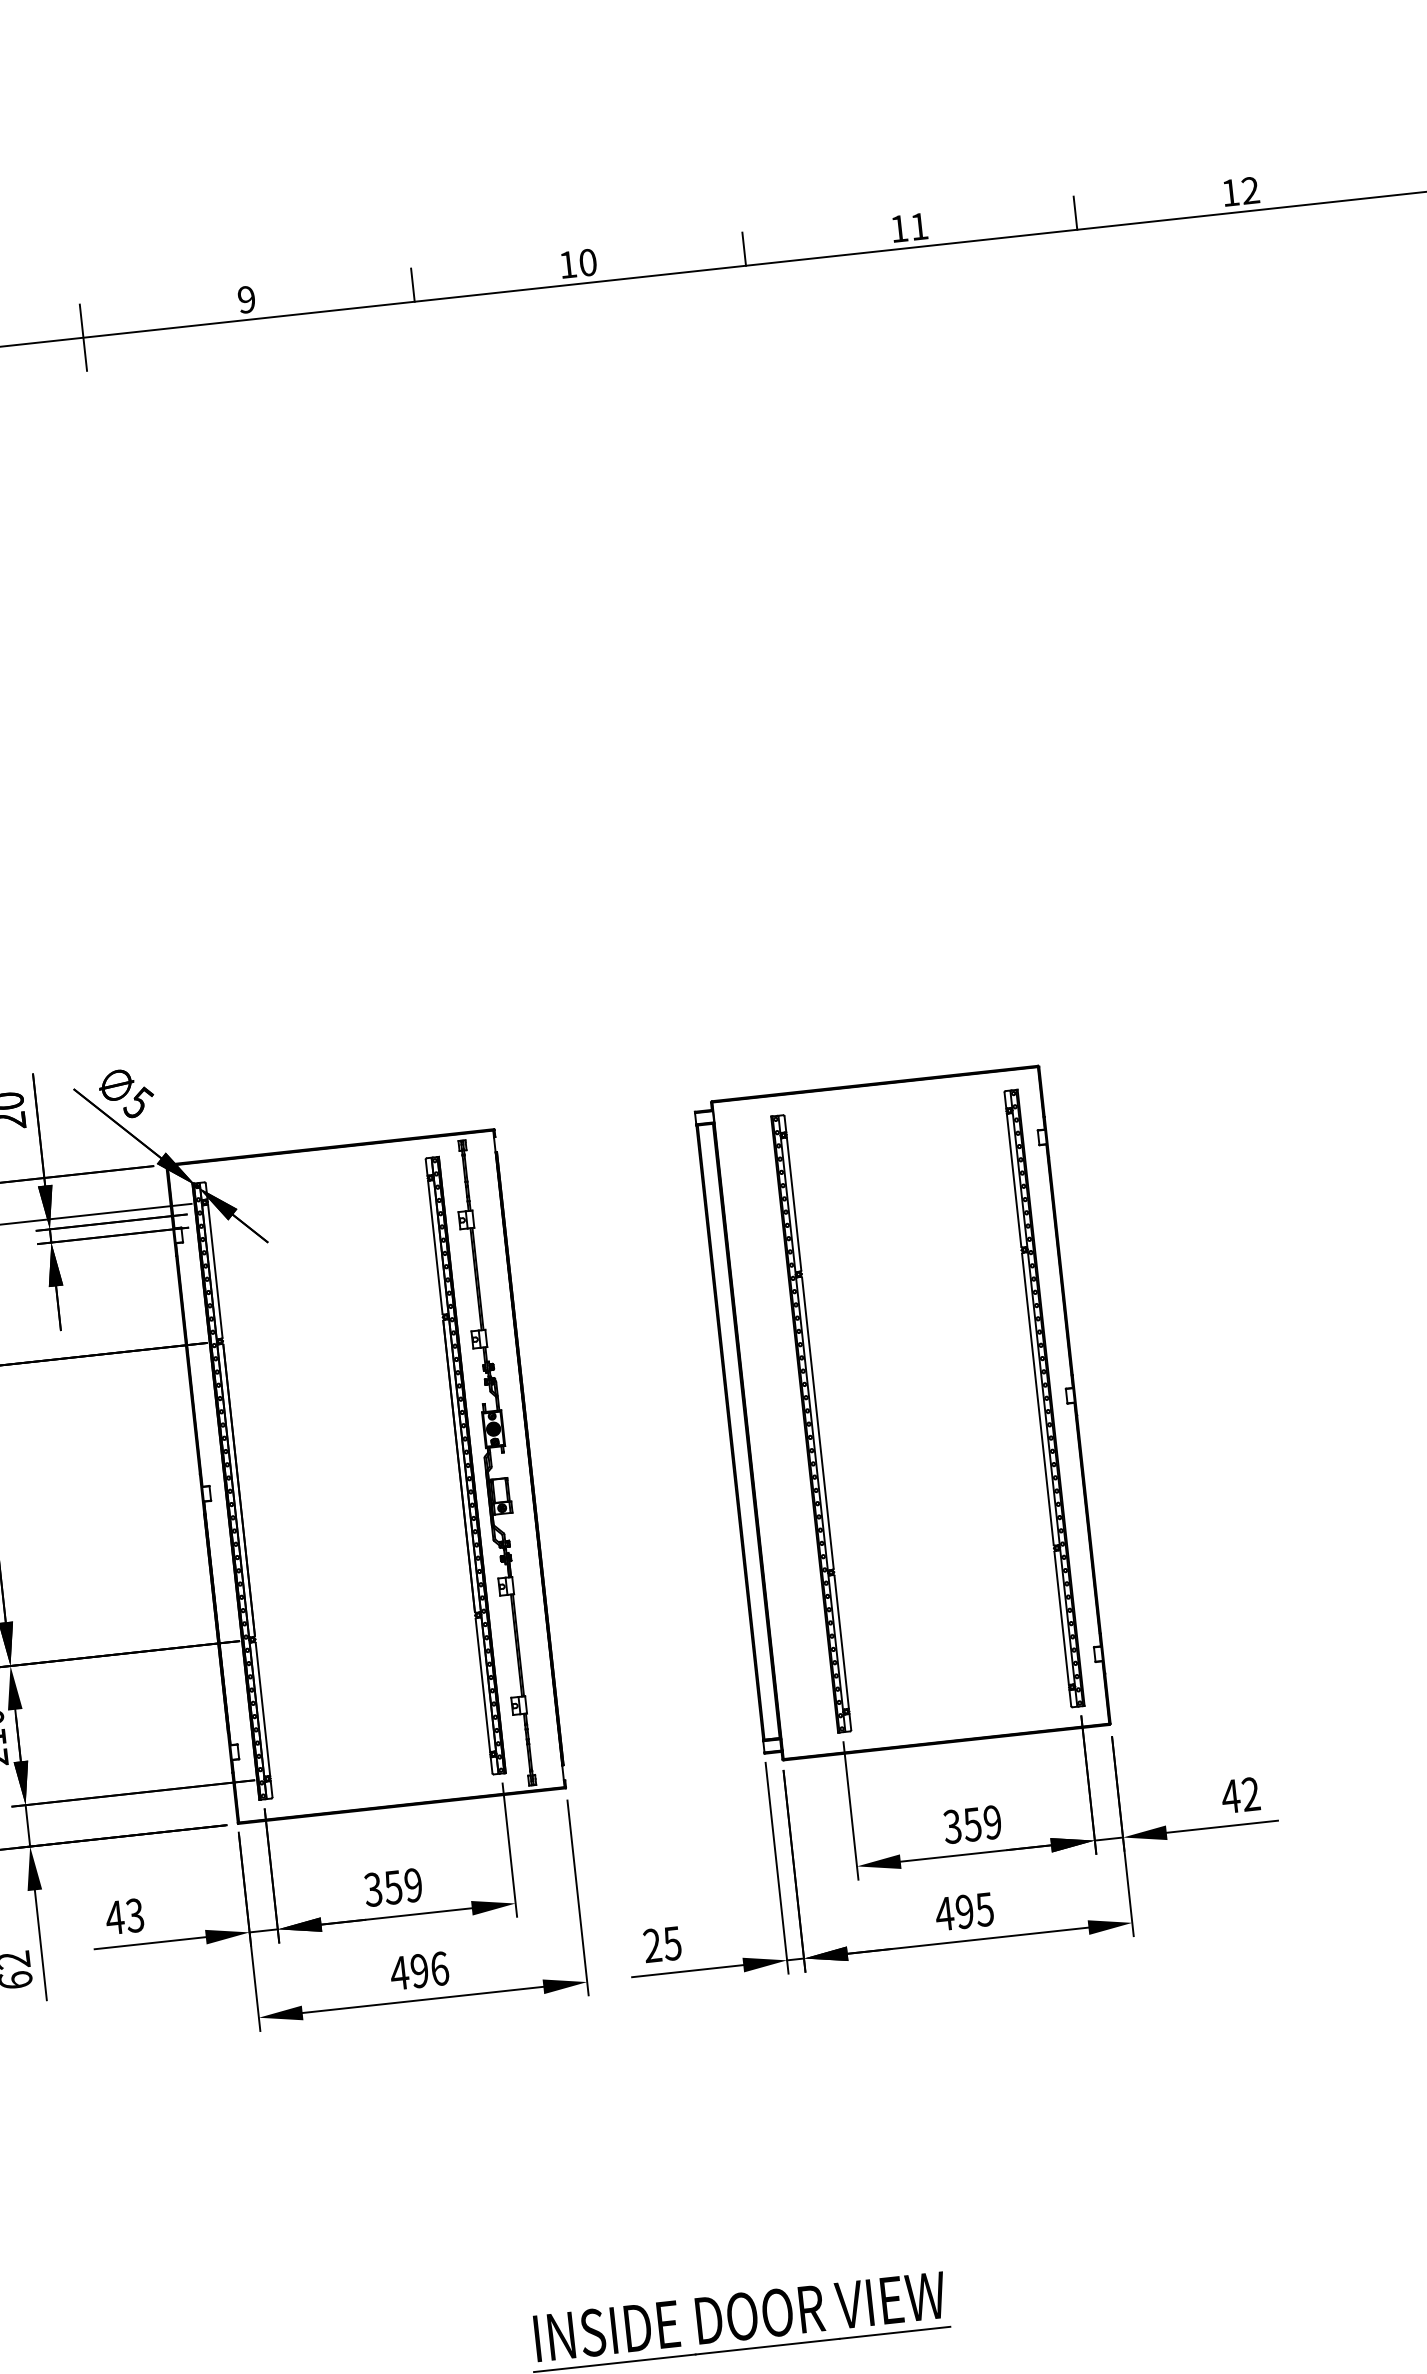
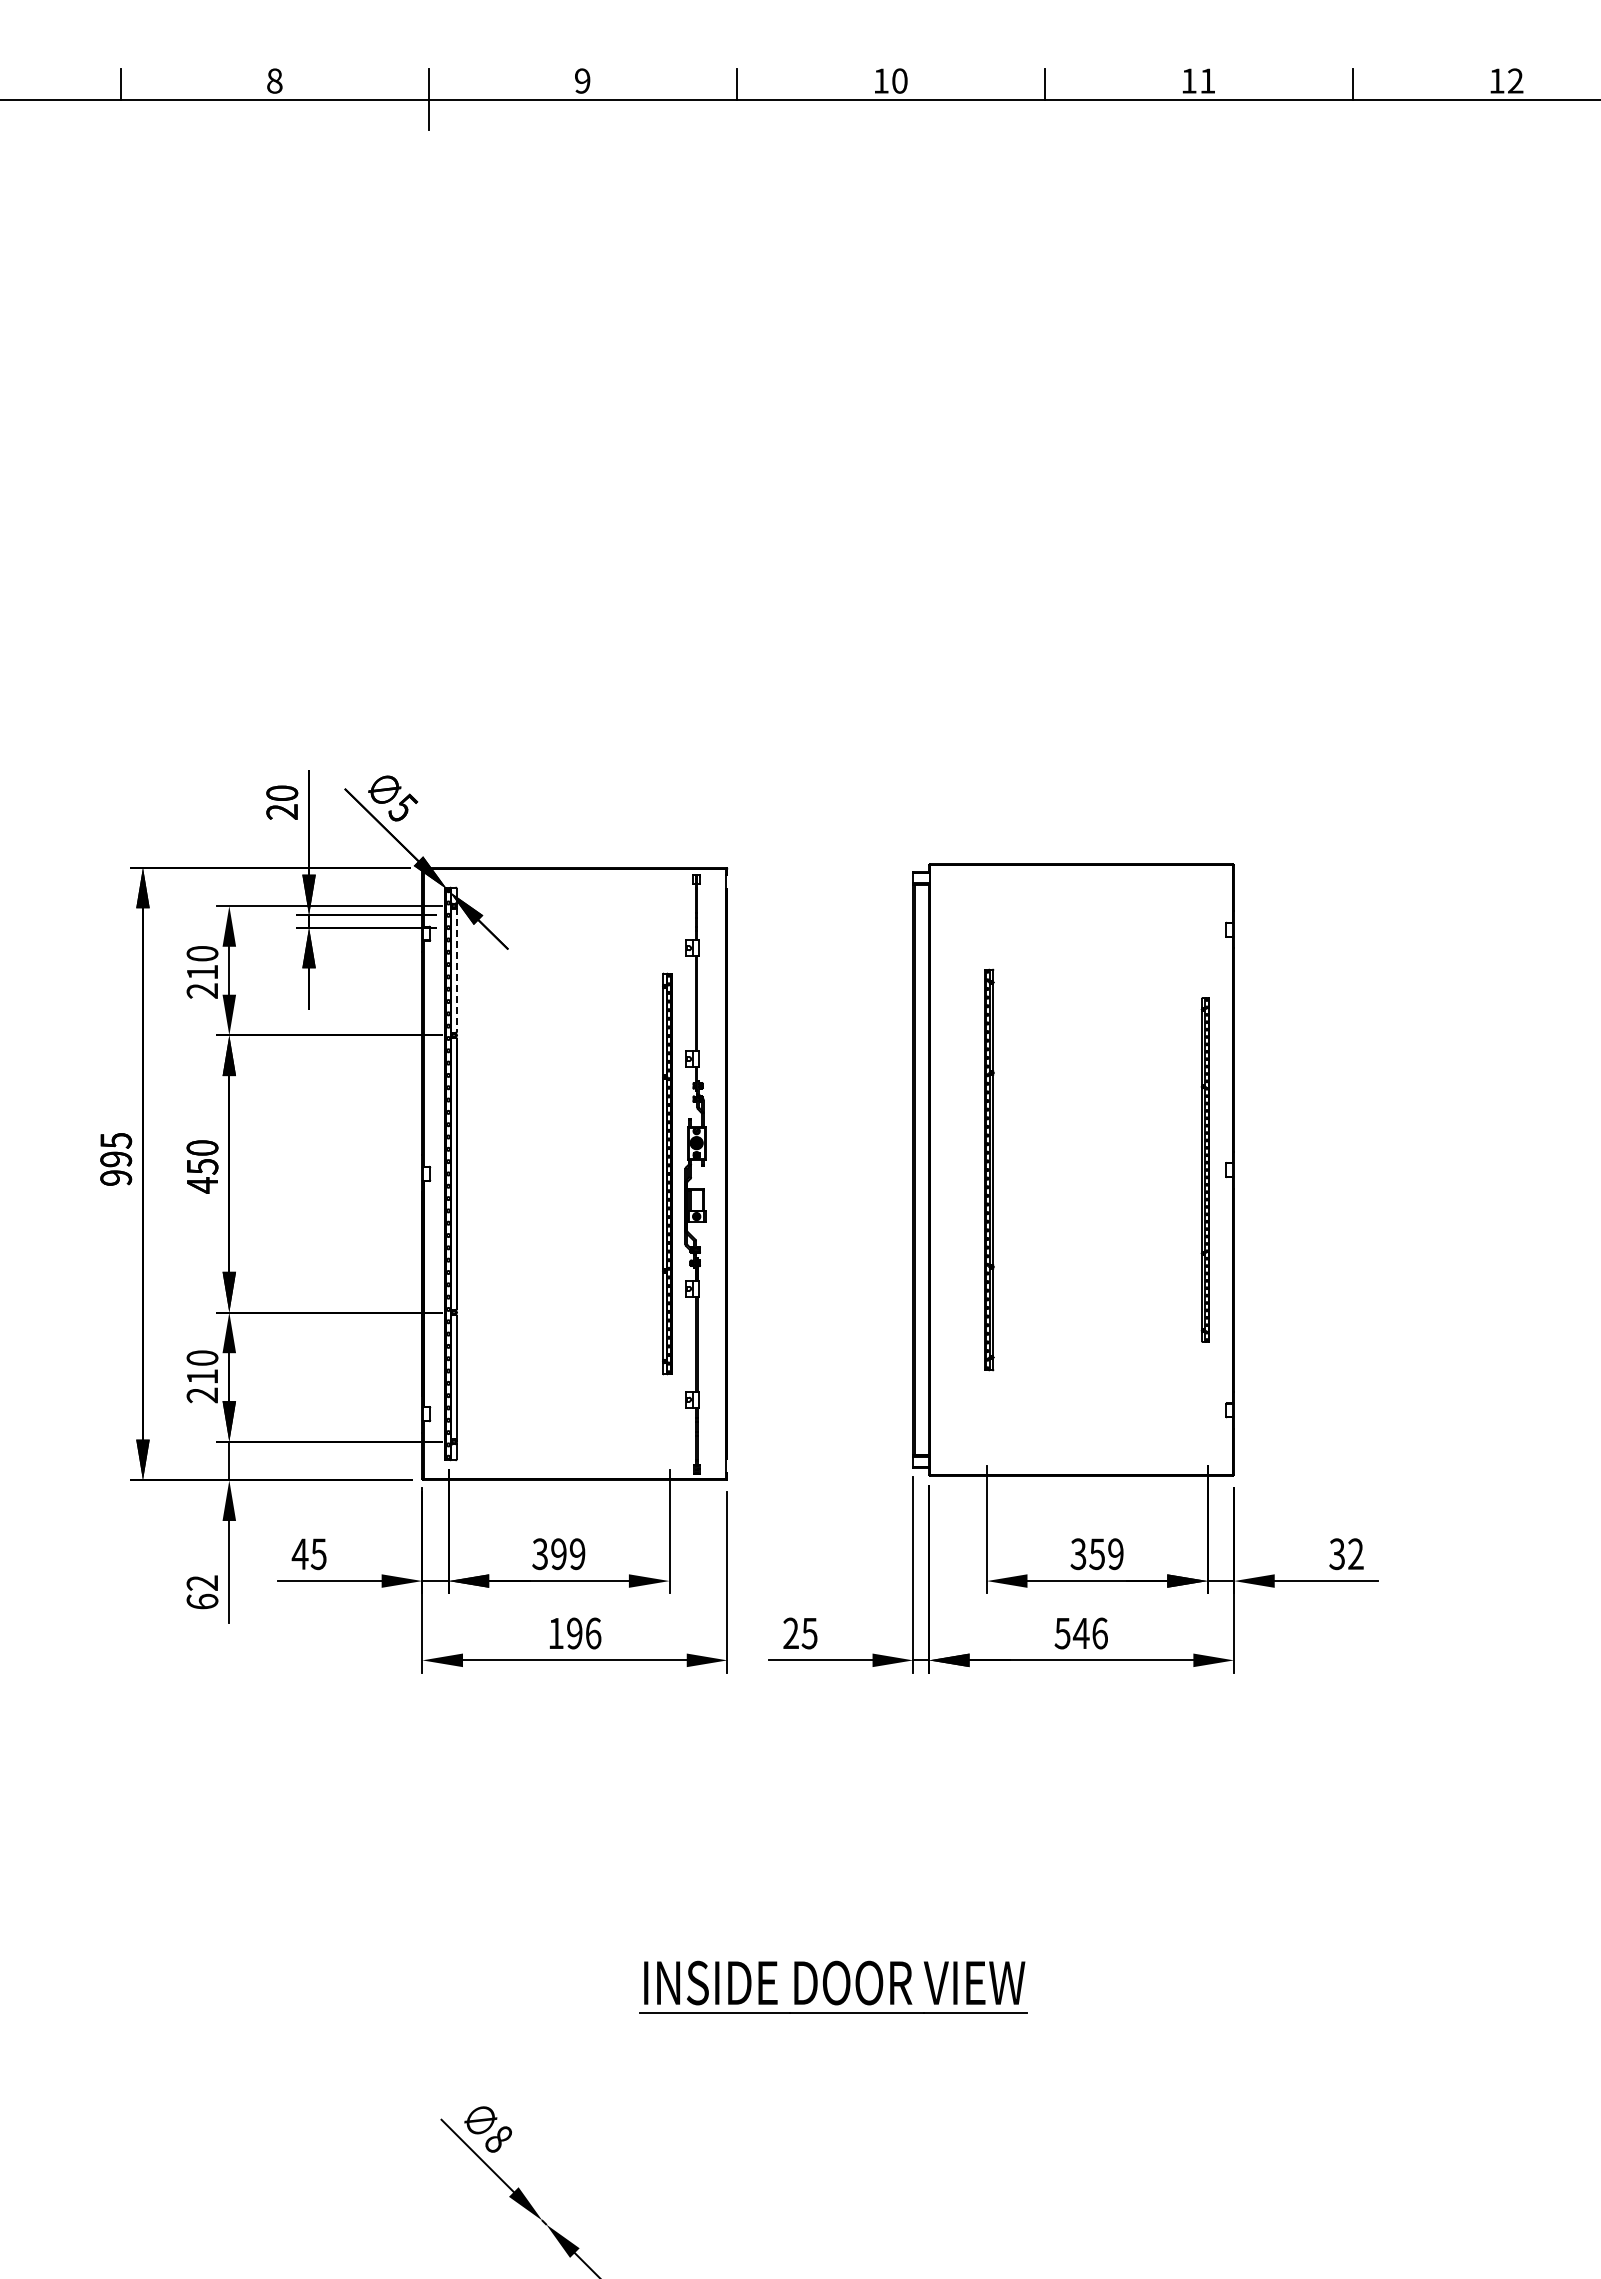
line: (214, 1271) -> (456, 970), solid -> dashed
part: (1044, 1398) -> (1205, 1169), size x0.6
part: (811, 1423) -> (989, 1169), size x0.7
part: (465, 1465) -> (667, 1173), size x0.7
text: (1230, 1796) -> (1336, 1554), 42 -> 32
text: (392, 1886) -> (558, 1553), 359 -> 399
text: (963, 1911) -> (1080, 1633), 495 -> 546
text: (134, 1914) -> (318, 1553), 43 -> 45
text: (399, 1973) -> (555, 1633), 496 -> 196

